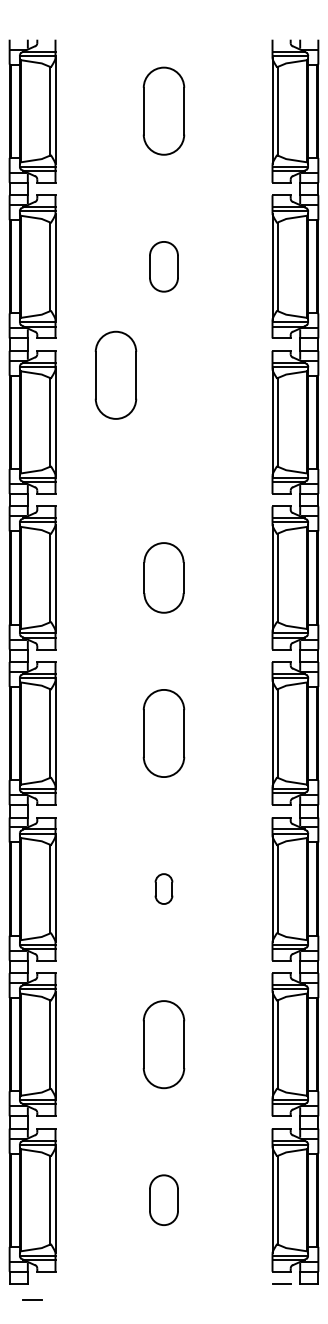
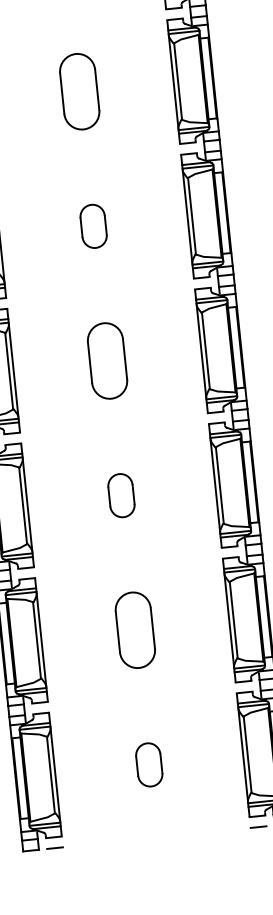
part: (115, 374) -> (79, 91), moved
part: (163, 577) -> (93, 226), size x0.71
part: (163, 888) -> (120, 495), size x1.67
line: (32, 1299) -> (55, 847), moved

